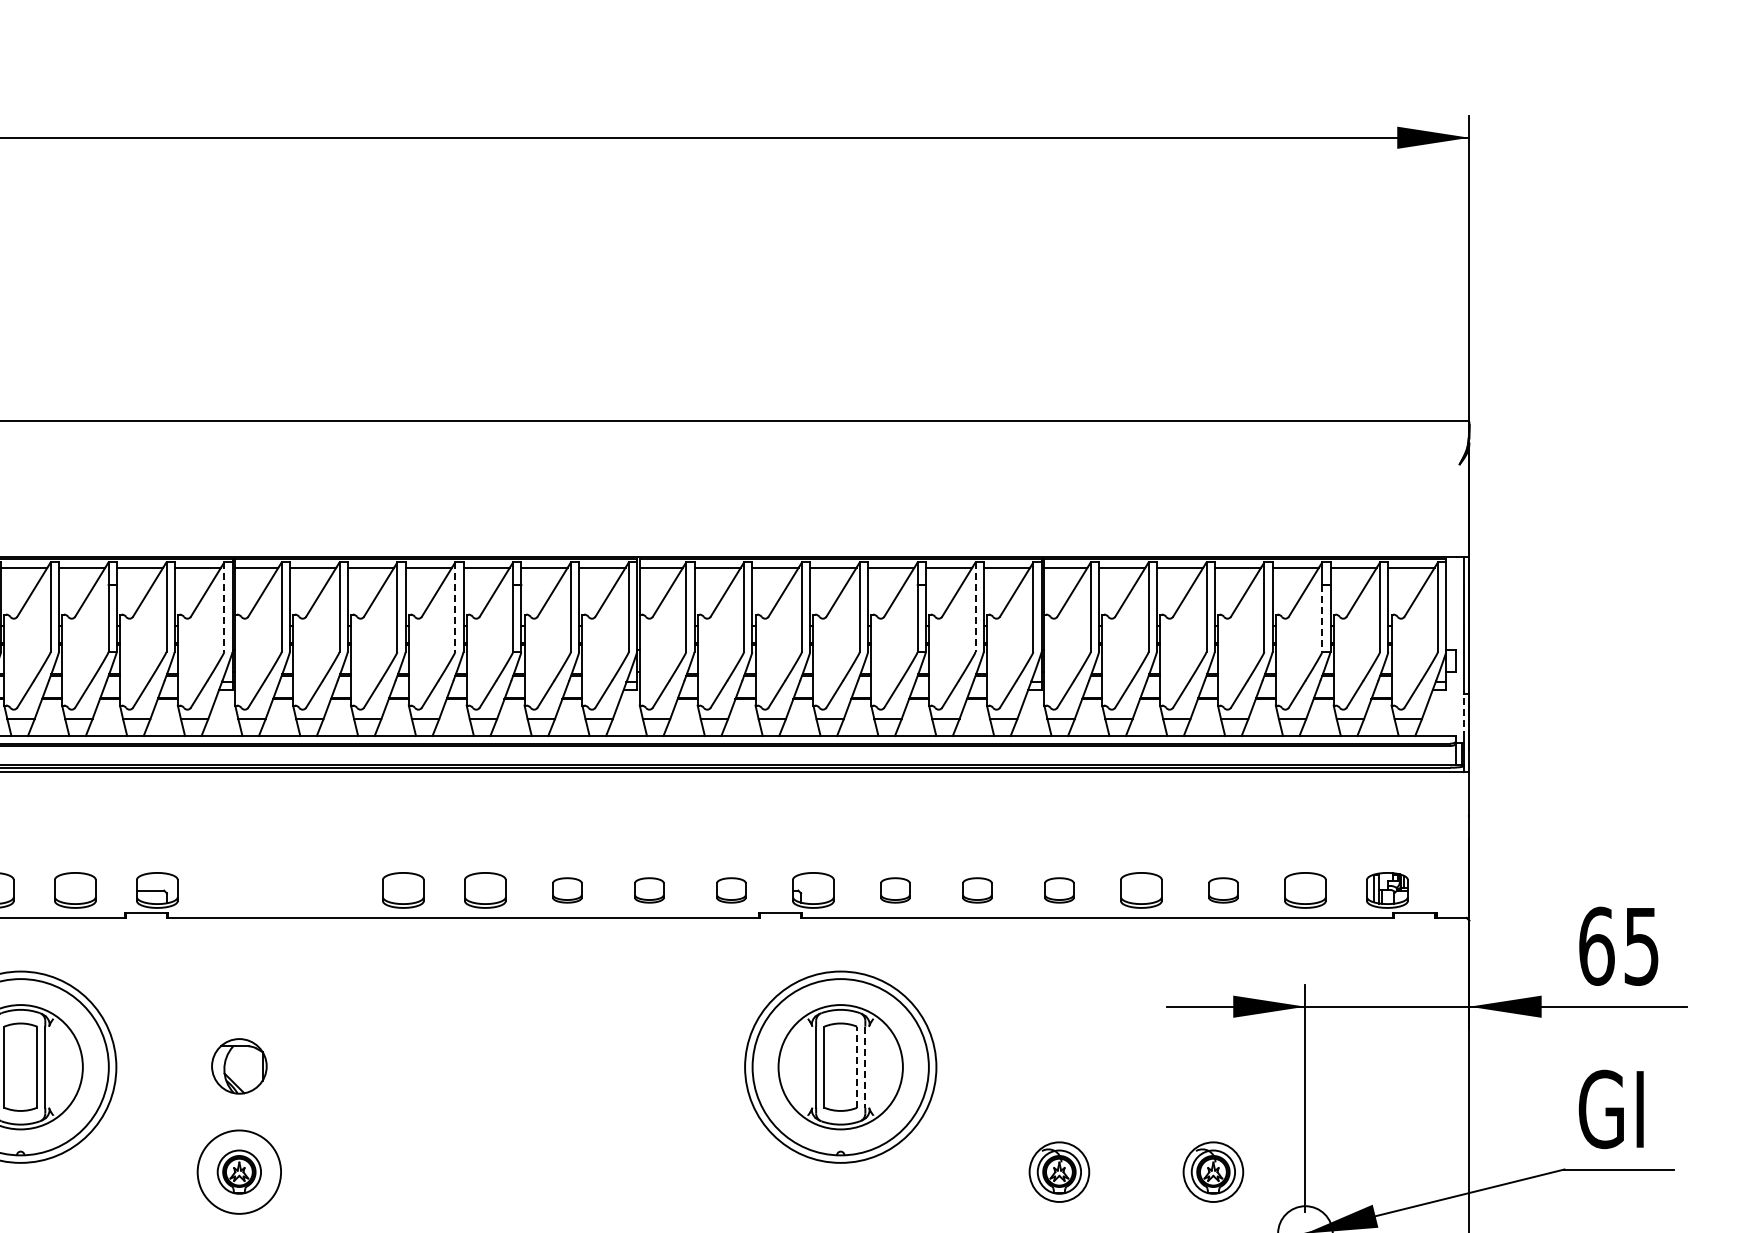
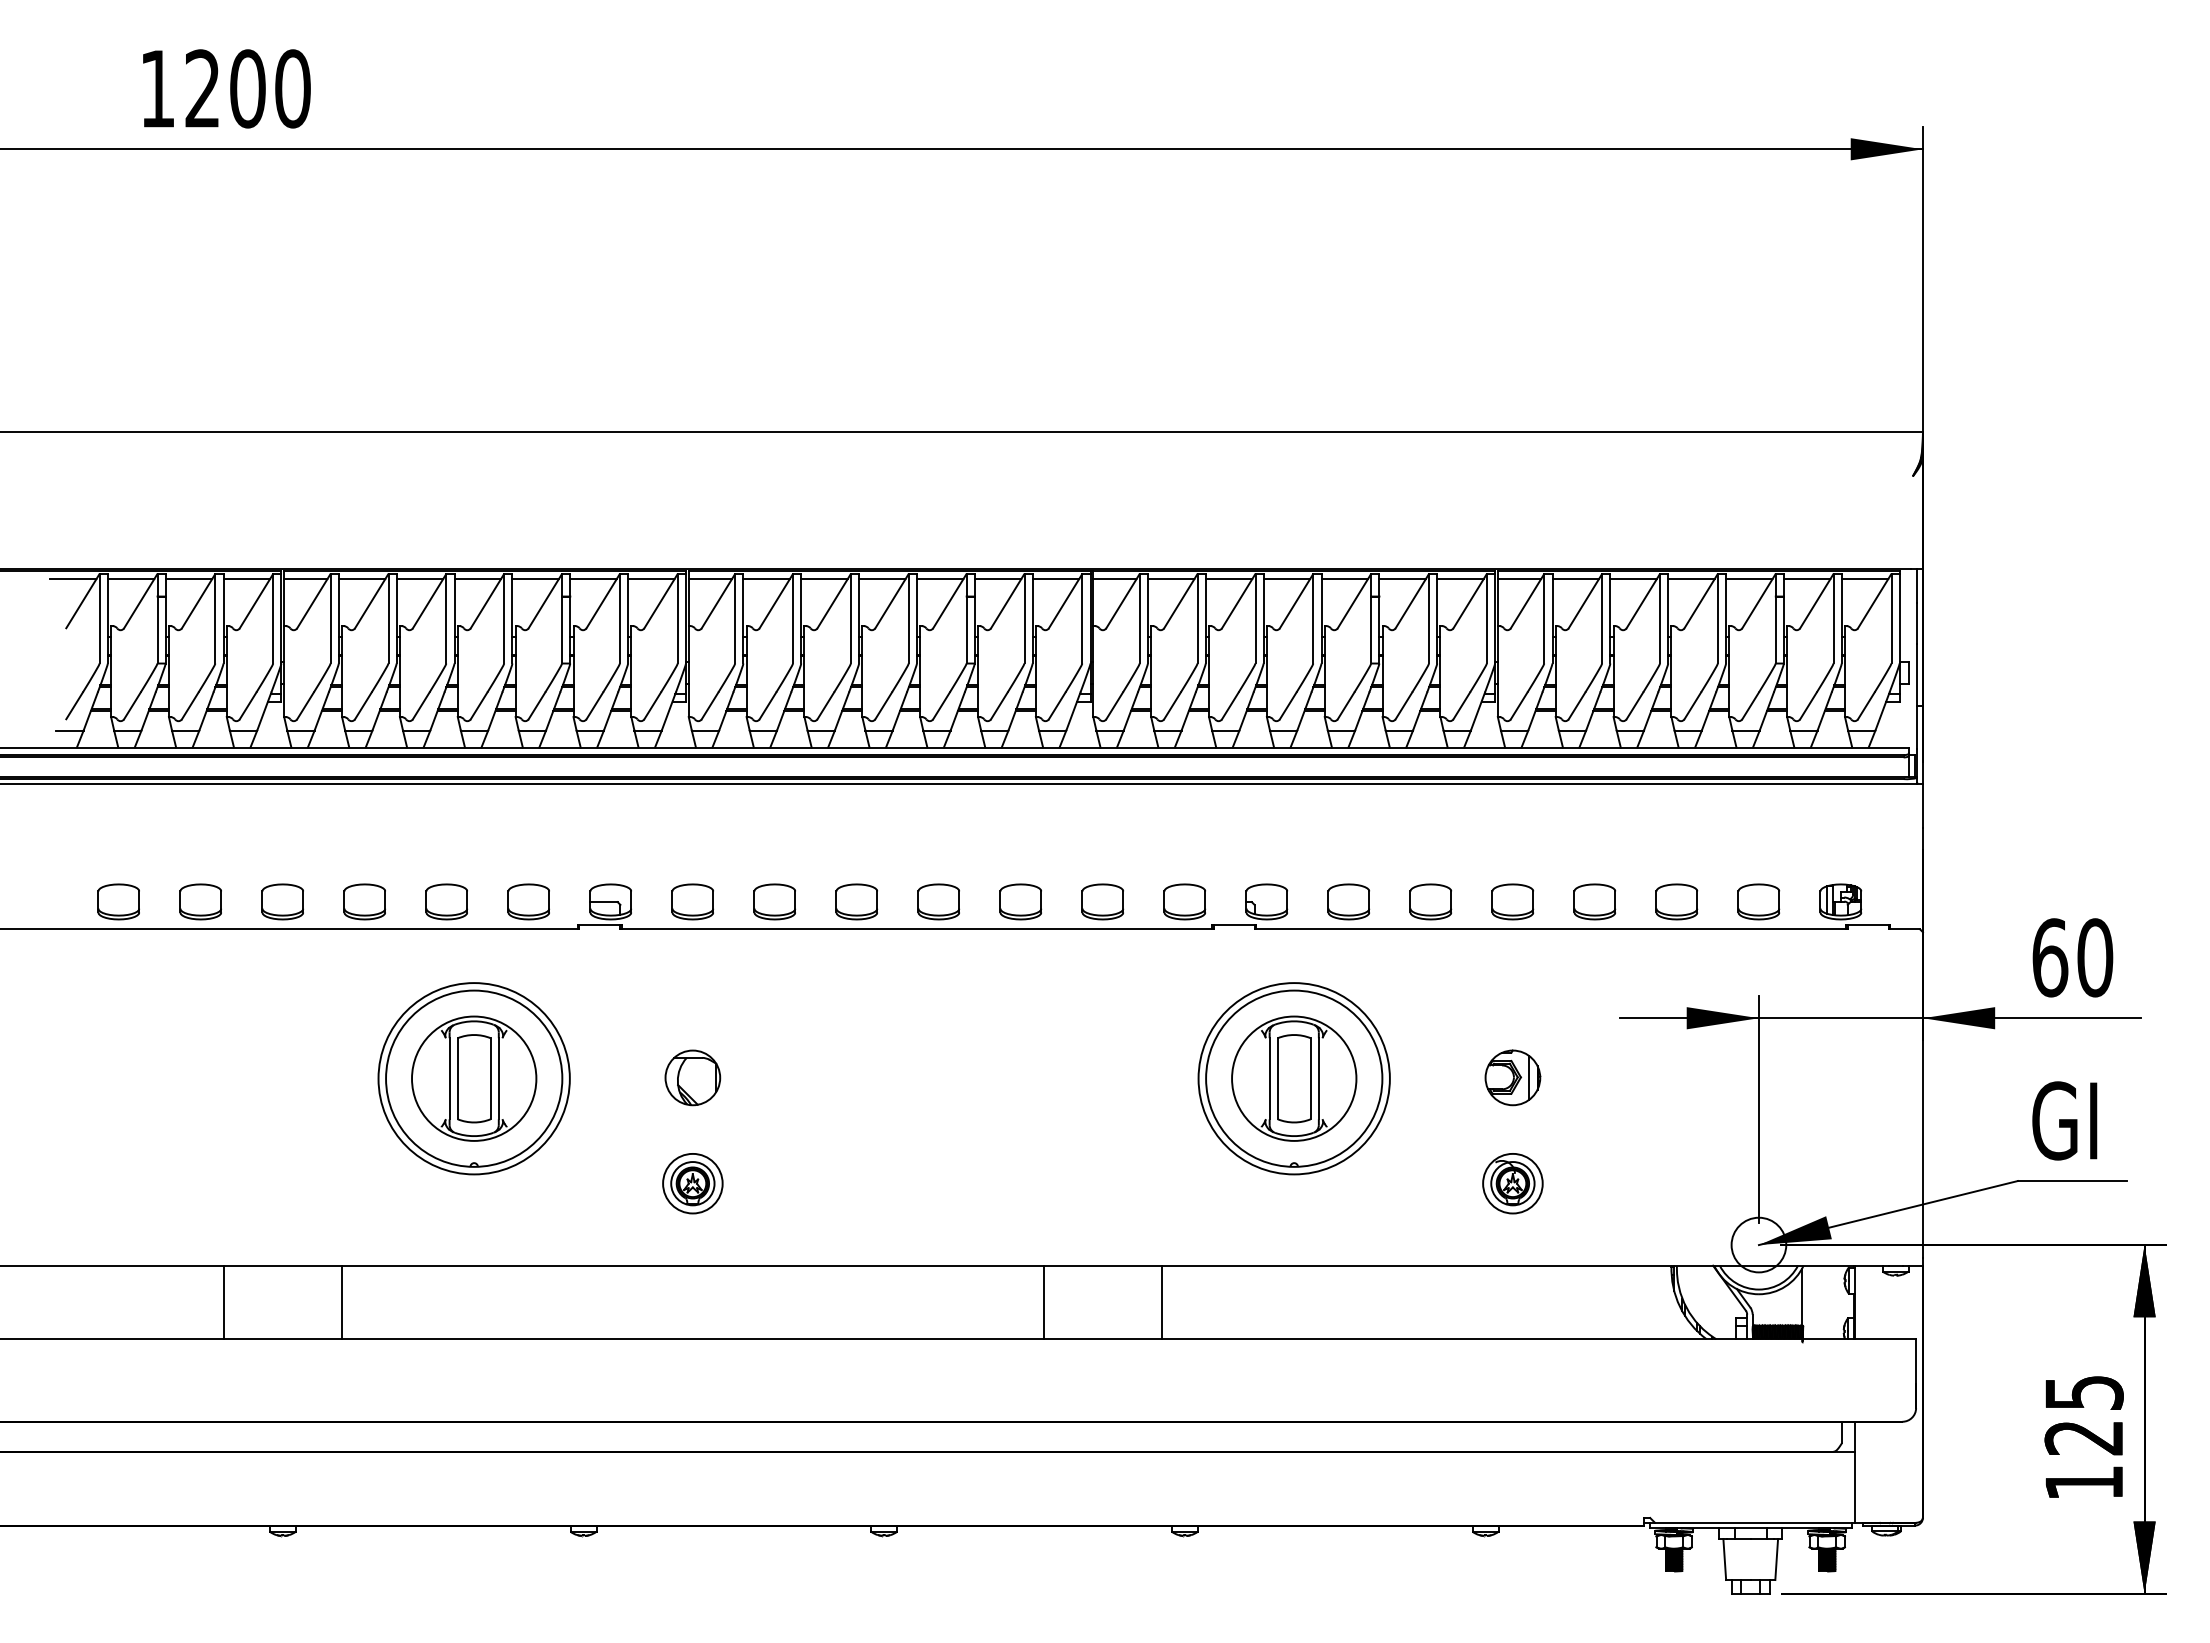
line: (224, 606) -> (677, 618), dashed -> solid
line: (455, 606) -> (908, 618), dashed -> solid
line: (976, 606) -> (1429, 618), dashed -> solid
line: (1322, 618) -> (1775, 630), dashed -> solid
line: (1464, 715) -> (1917, 727), dashed -> solid
part: (239, 889) -> (692, 901), added
part: (321, 889) -> (774, 901), added
part: (567, 889) -> (1020, 901), size x1.43
part: (649, 889) -> (1102, 901), size x1.43
part: (731, 889) -> (1184, 901), size x1.43
part: (895, 889) -> (1348, 901), size x1.43
part: (977, 889) -> (1430, 901), size x1.43
part: (1059, 889) -> (1512, 901), size x1.43
part: (1223, 889) -> (1676, 901), size x1.43
text: (1642, 945) -> (2095, 957), 65 -> 60
part: (1059, 1065) -> (1512, 1077), added
line: (857, 1066) -> (1310, 1078), dashed -> solid
line: (865, 1066) -> (1318, 1078), dashed -> solid
circle: (239, 1171) -> (692, 1183), size x0.71
part: (1213, 1171) -> (1666, 1183), removed

